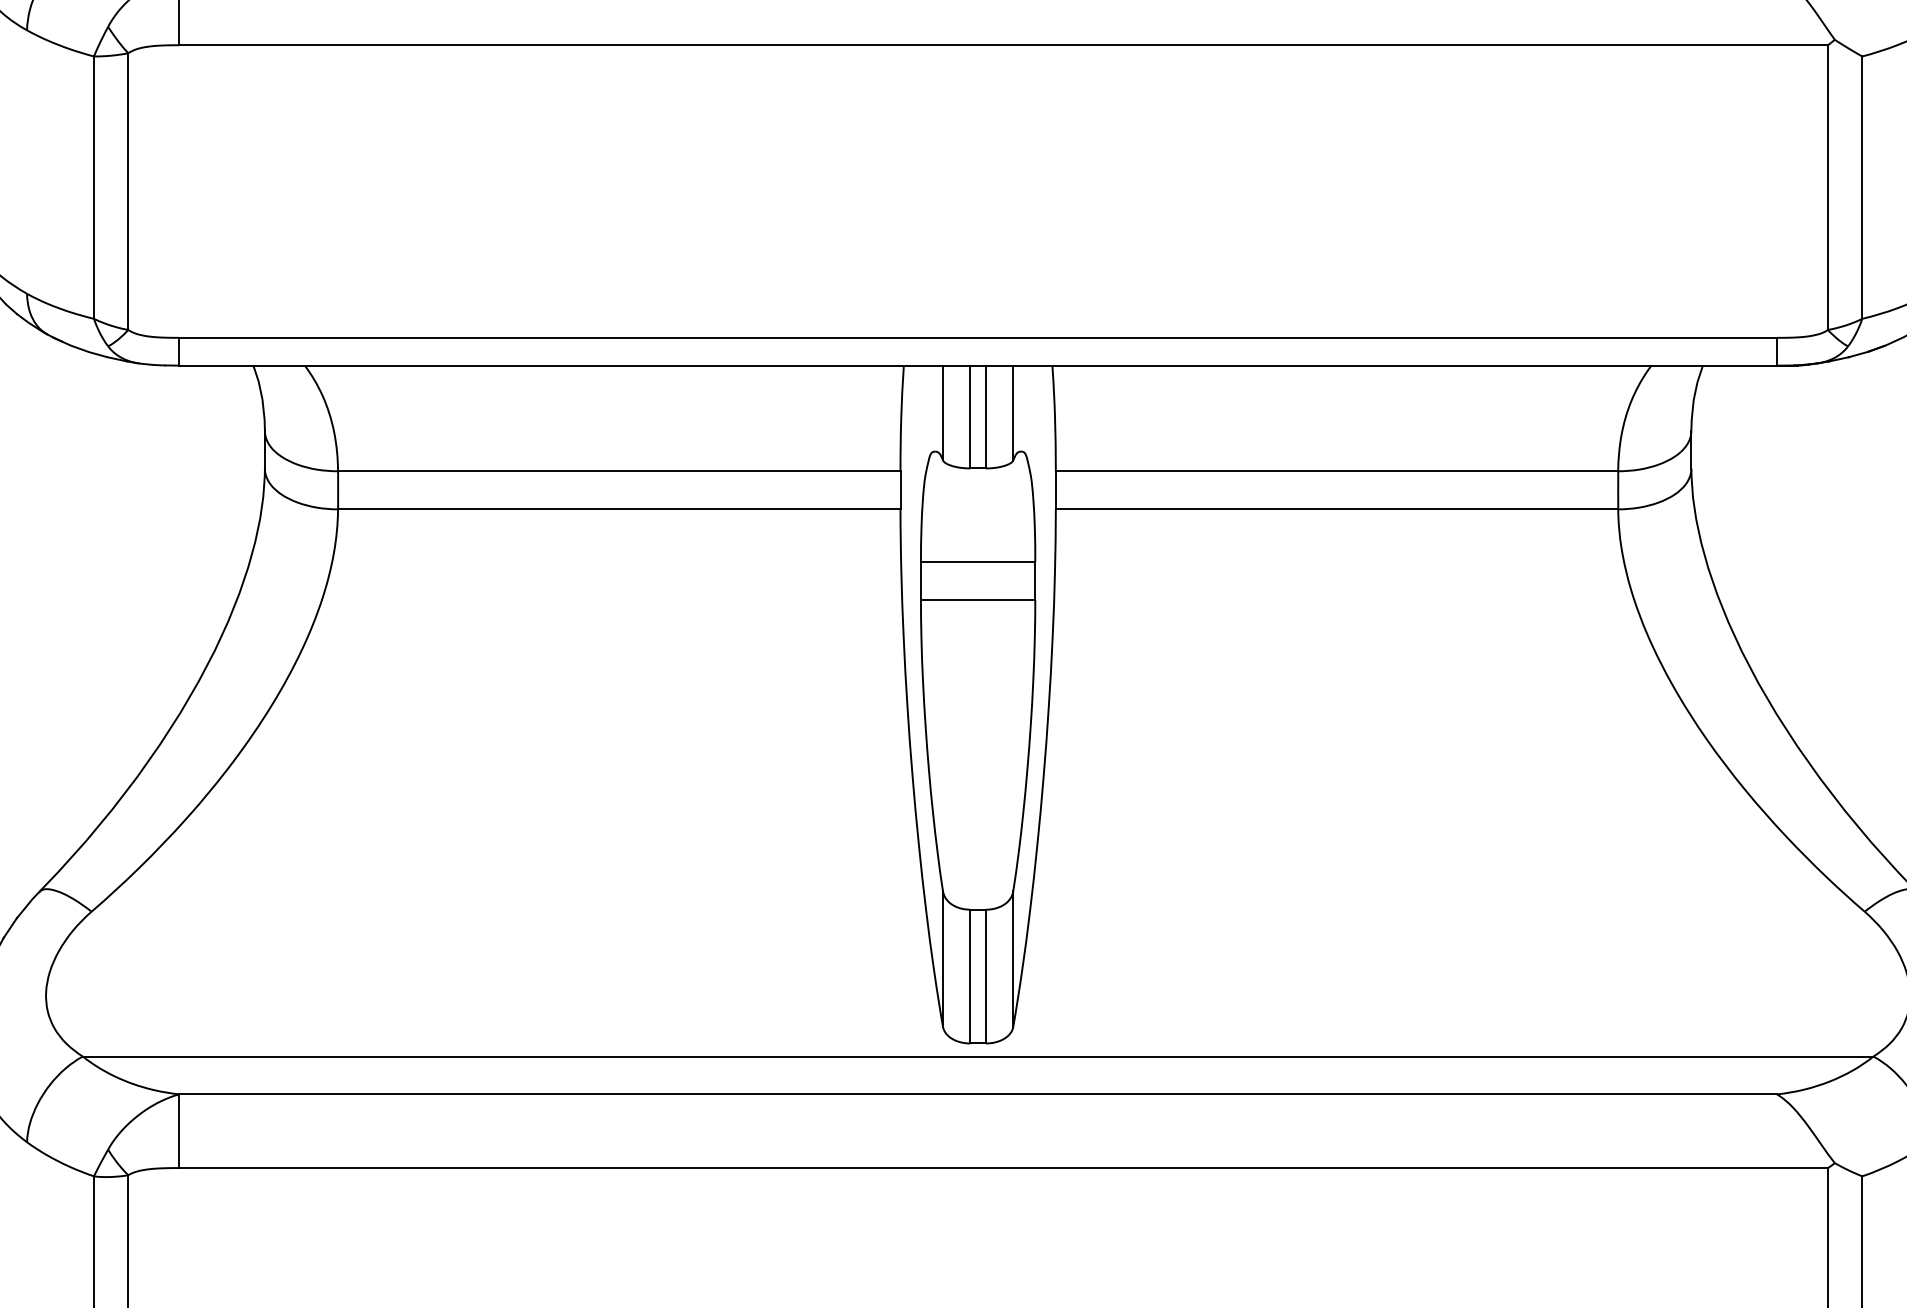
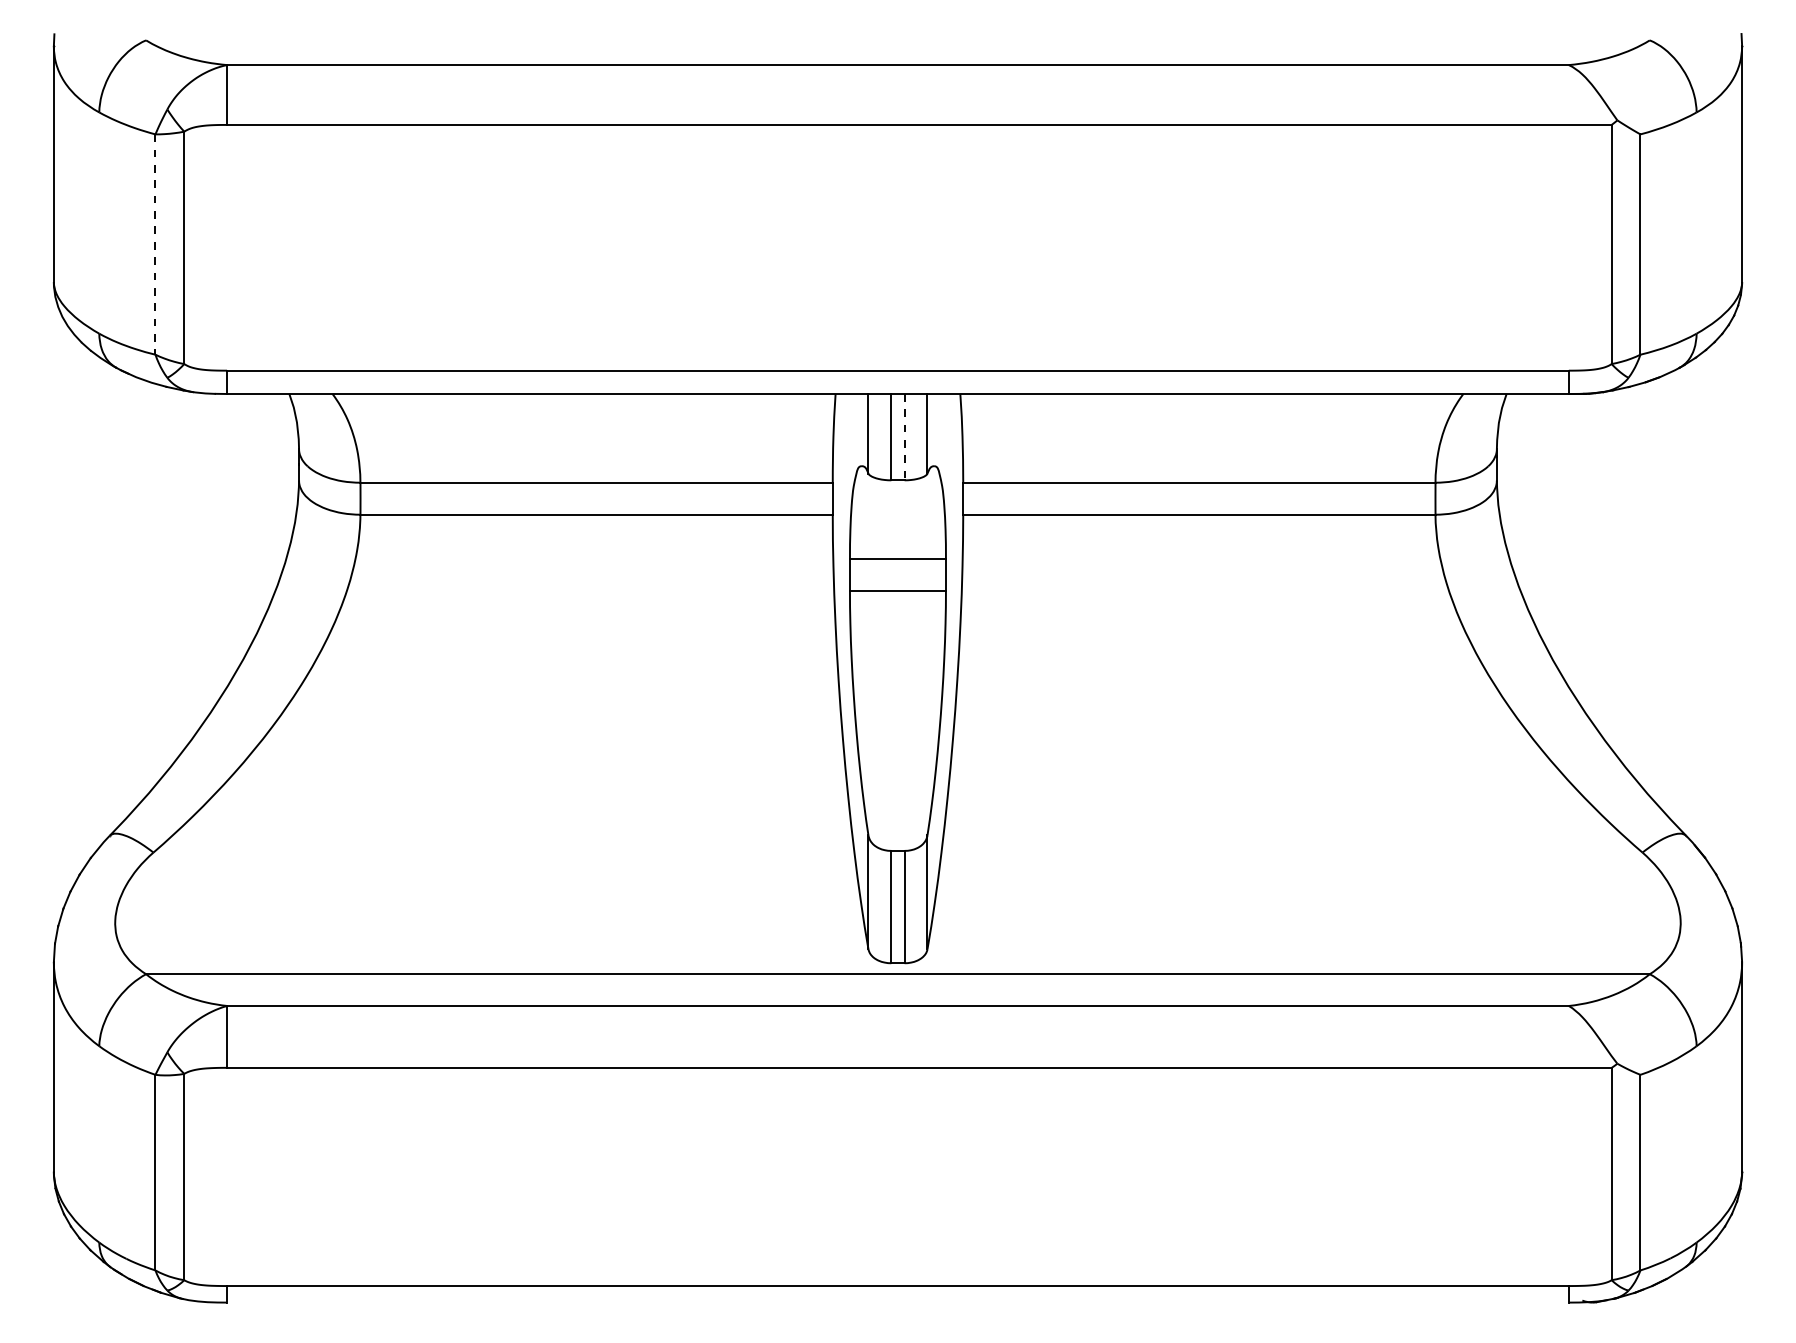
line: (94, 188) -> (155, 245), solid -> dashed
line: (985, 417) -> (904, 437), solid -> dashed

